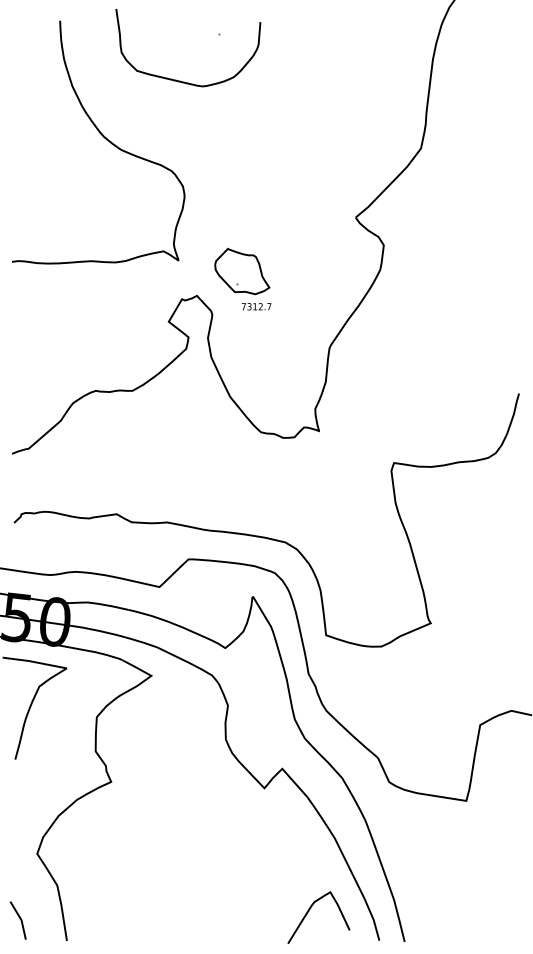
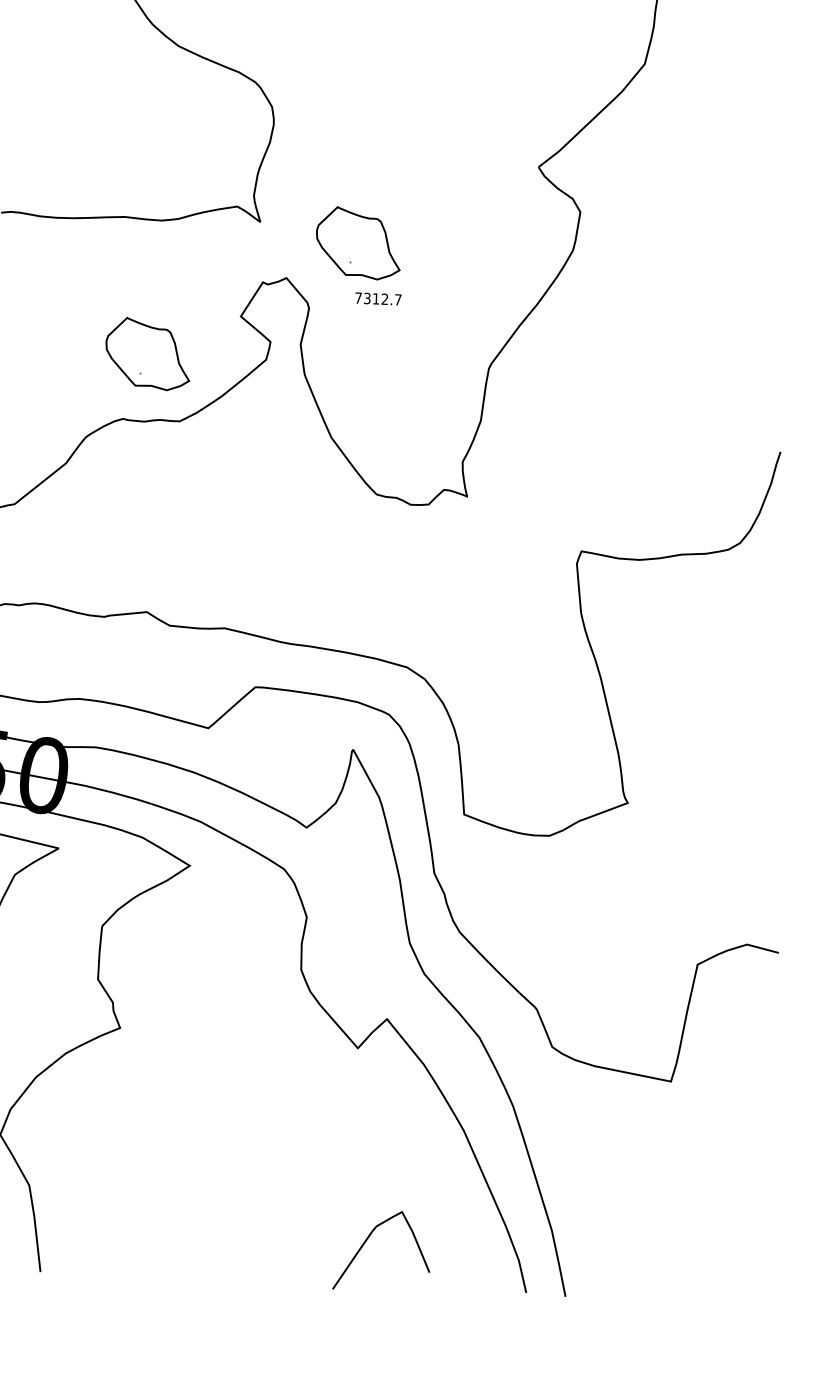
part: (110, 348) -> (148, 354), added
curve: (309, 911) -> (368, 1240), moved

